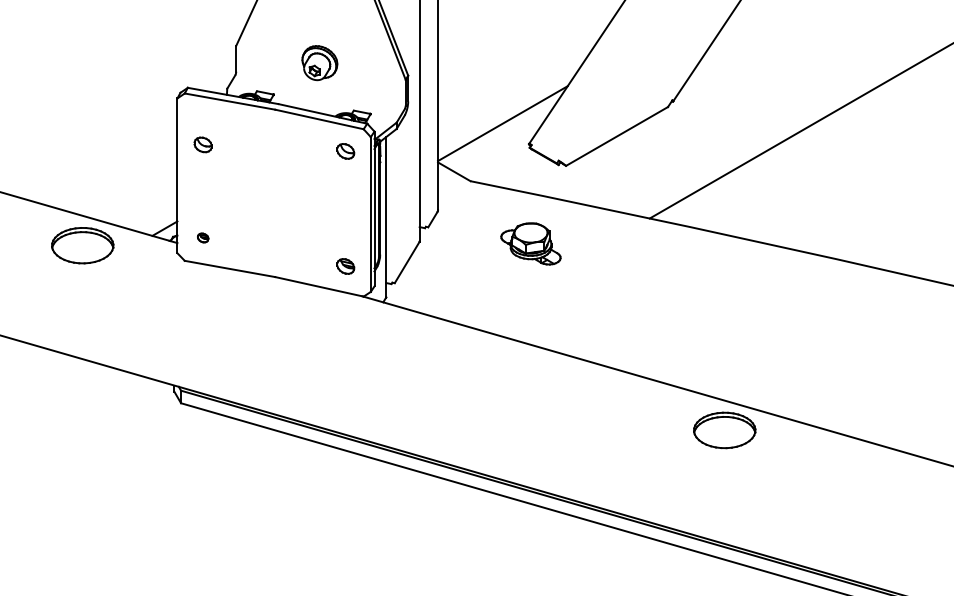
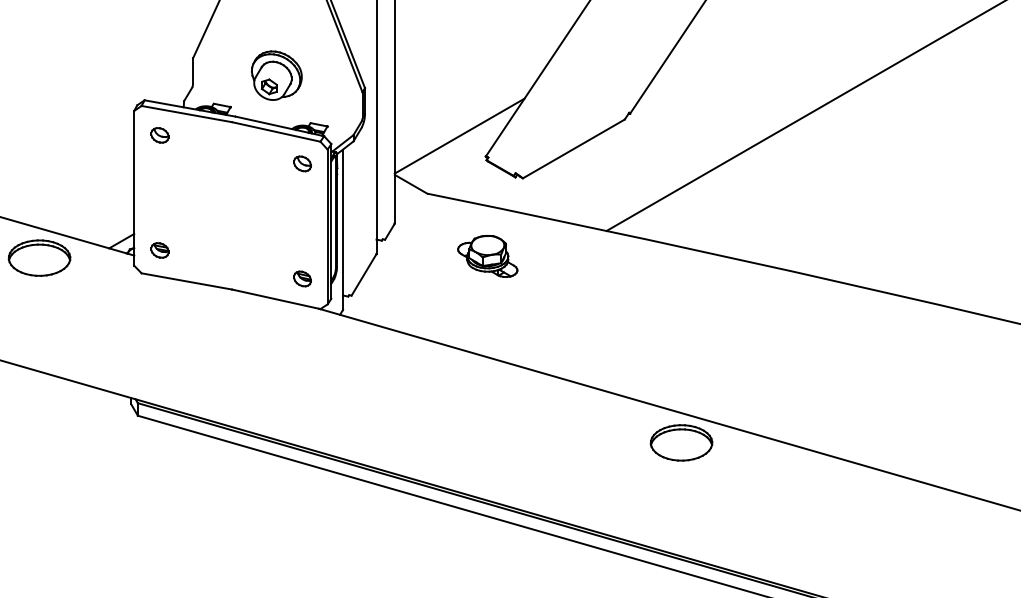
part: (319, 63) -> (276, 75), size x1.43
part: (202, 145) -> (159, 135), moved
part: (202, 238) -> (159, 250), size x1.67

